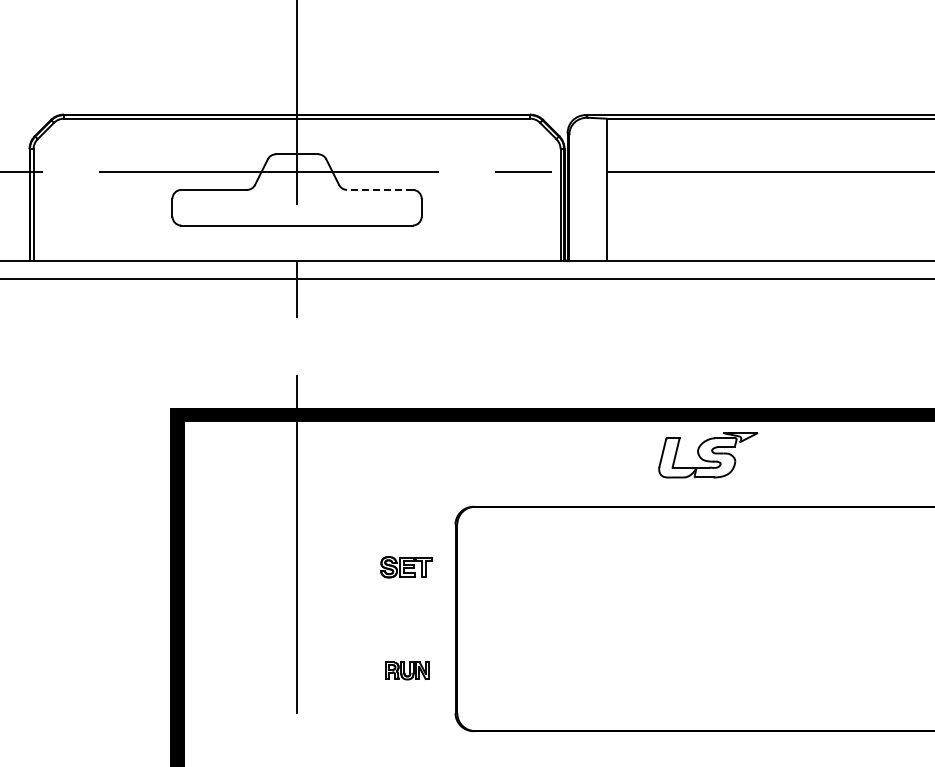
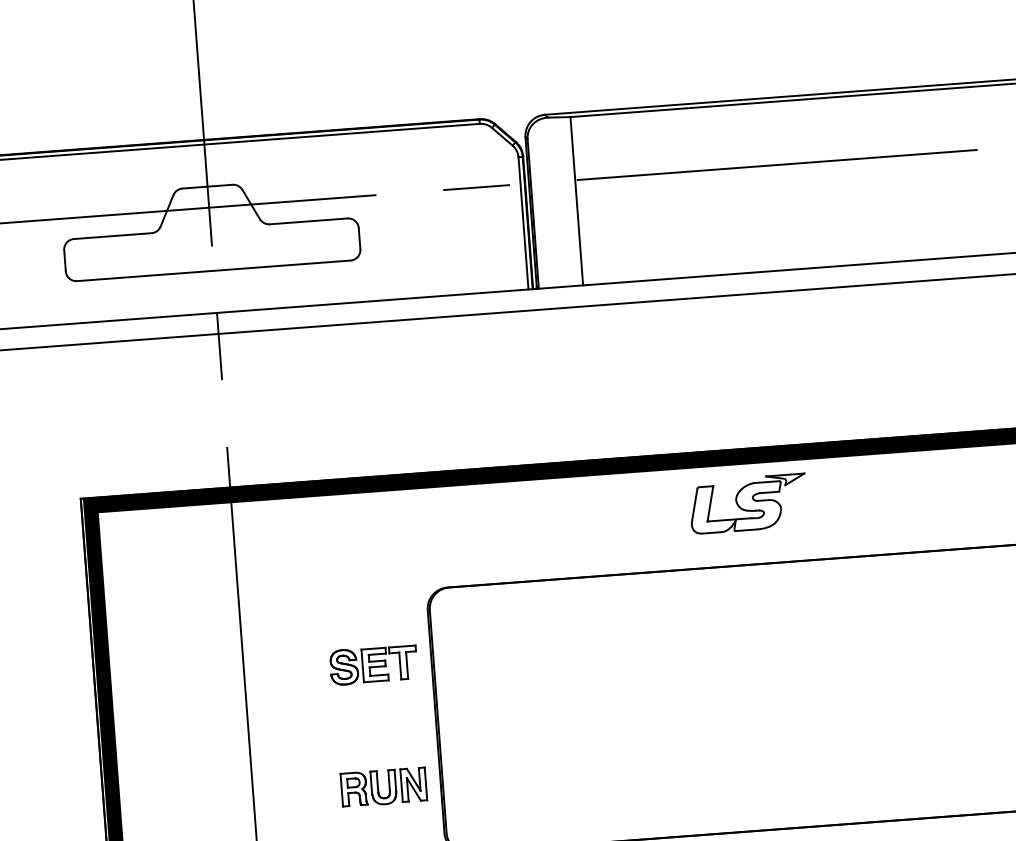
line: (379, 189) -> (308, 220), dashed -> solid
part: (708, 455) -> (748, 503), moved
part: (406, 566) -> (373, 664), size x1.43
part: (407, 670) -> (383, 786), size x1.67

